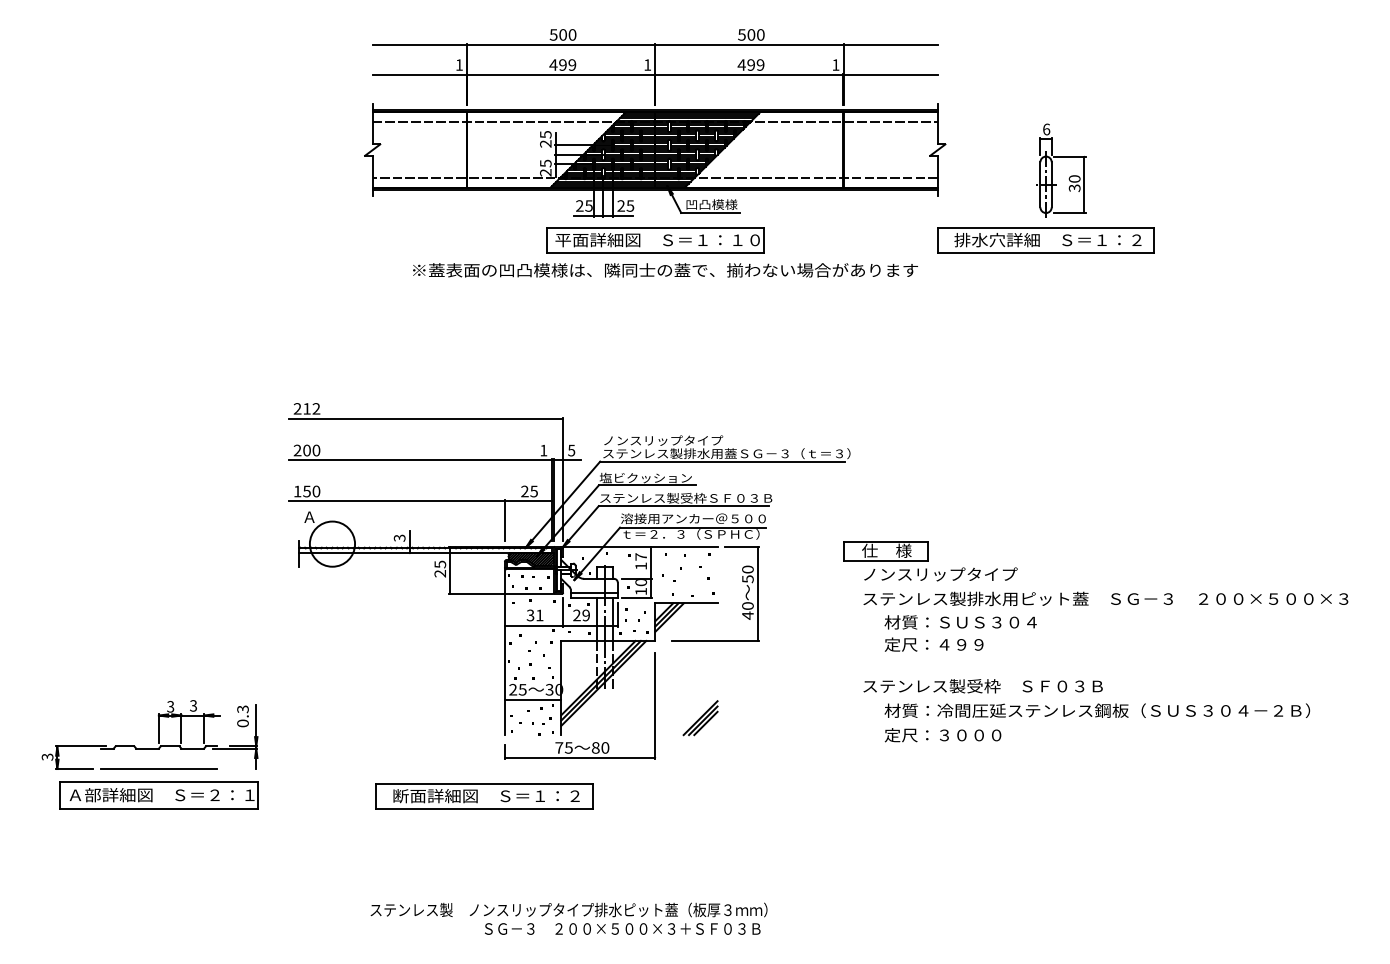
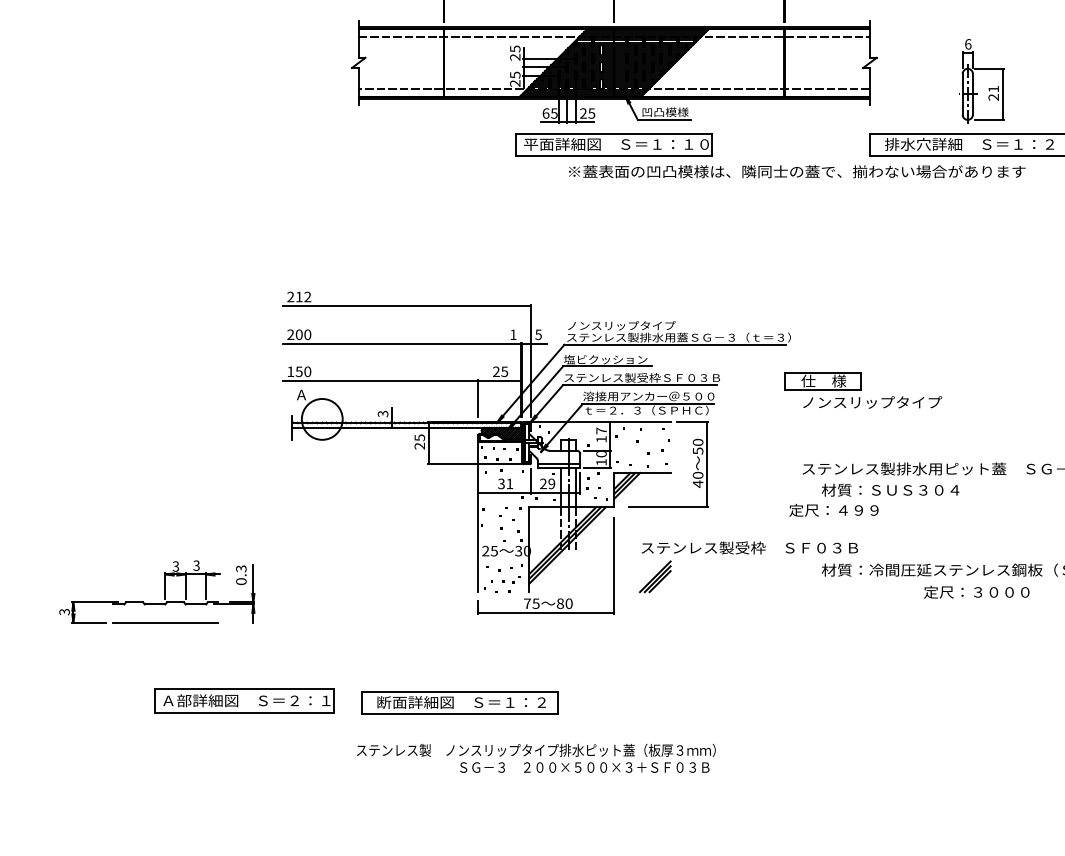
text: (1074, 183) -> (993, 93), 30 -> 21
text: (579, 205) -> (545, 113), 25 -> 65
text: (665, 270) -> (797, 171), moved
part: (930, 561) -> (863, 390), moved
text: (933, 644) -> (833, 510), moved
text: (982, 686) -> (749, 548), moved
line: (532, 699) -> (503, 559), removed
text: (942, 735) -> (976, 592), moved
part: (158, 795) -> (243, 701), moved
part: (484, 796) -> (459, 702), moved

